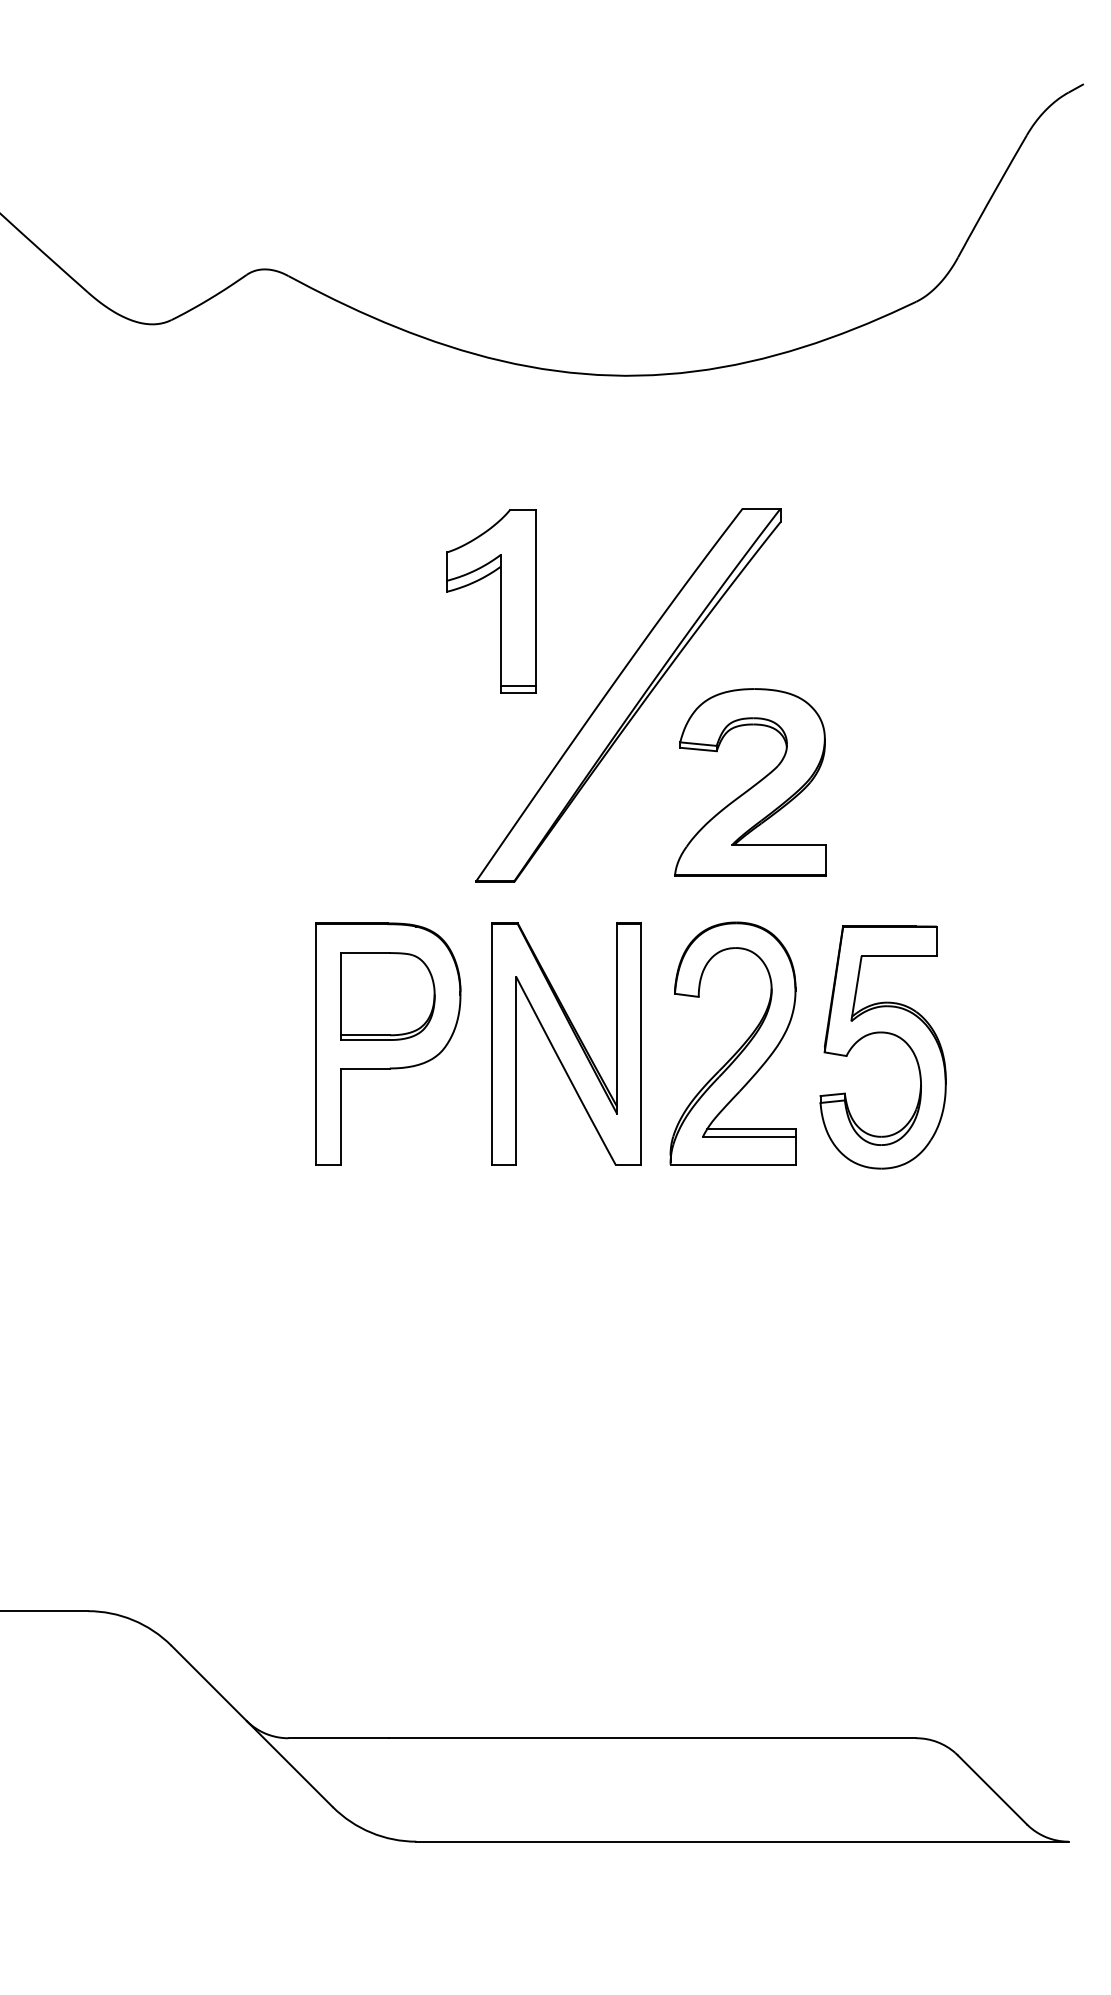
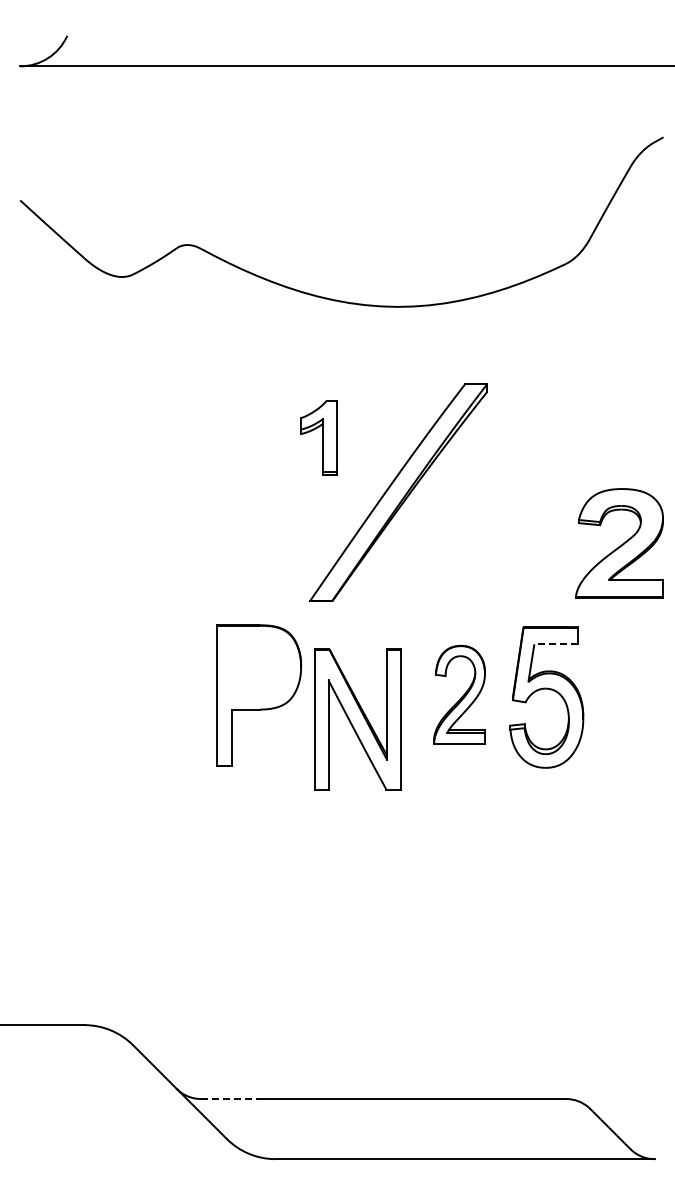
part: (490, 600) -> (318, 437), size x0.7
part: (750, 782) -> (619, 543), moved
line: (899, 956) -> (556, 644), solid -> dashed
part: (388, 996) -> (259, 667), removed
part: (732, 1042) -> (459, 694), size x0.7
part: (566, 1044) -> (357, 719), moved
line: (338, 1739) -> (230, 1099), solid -> dashed

